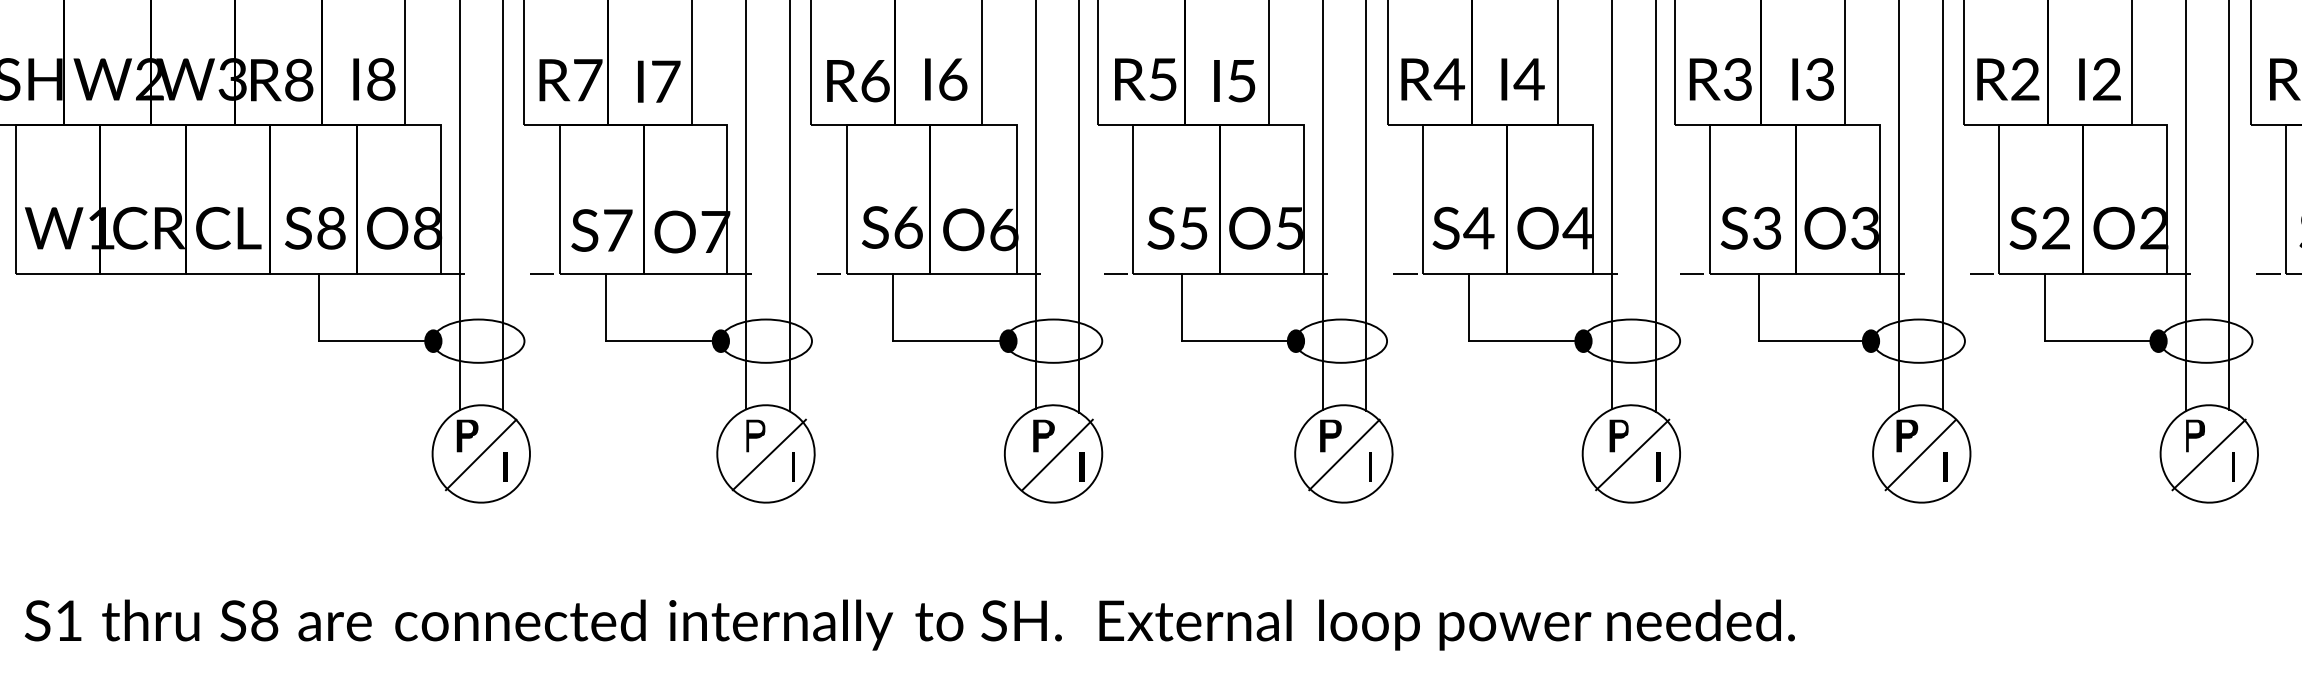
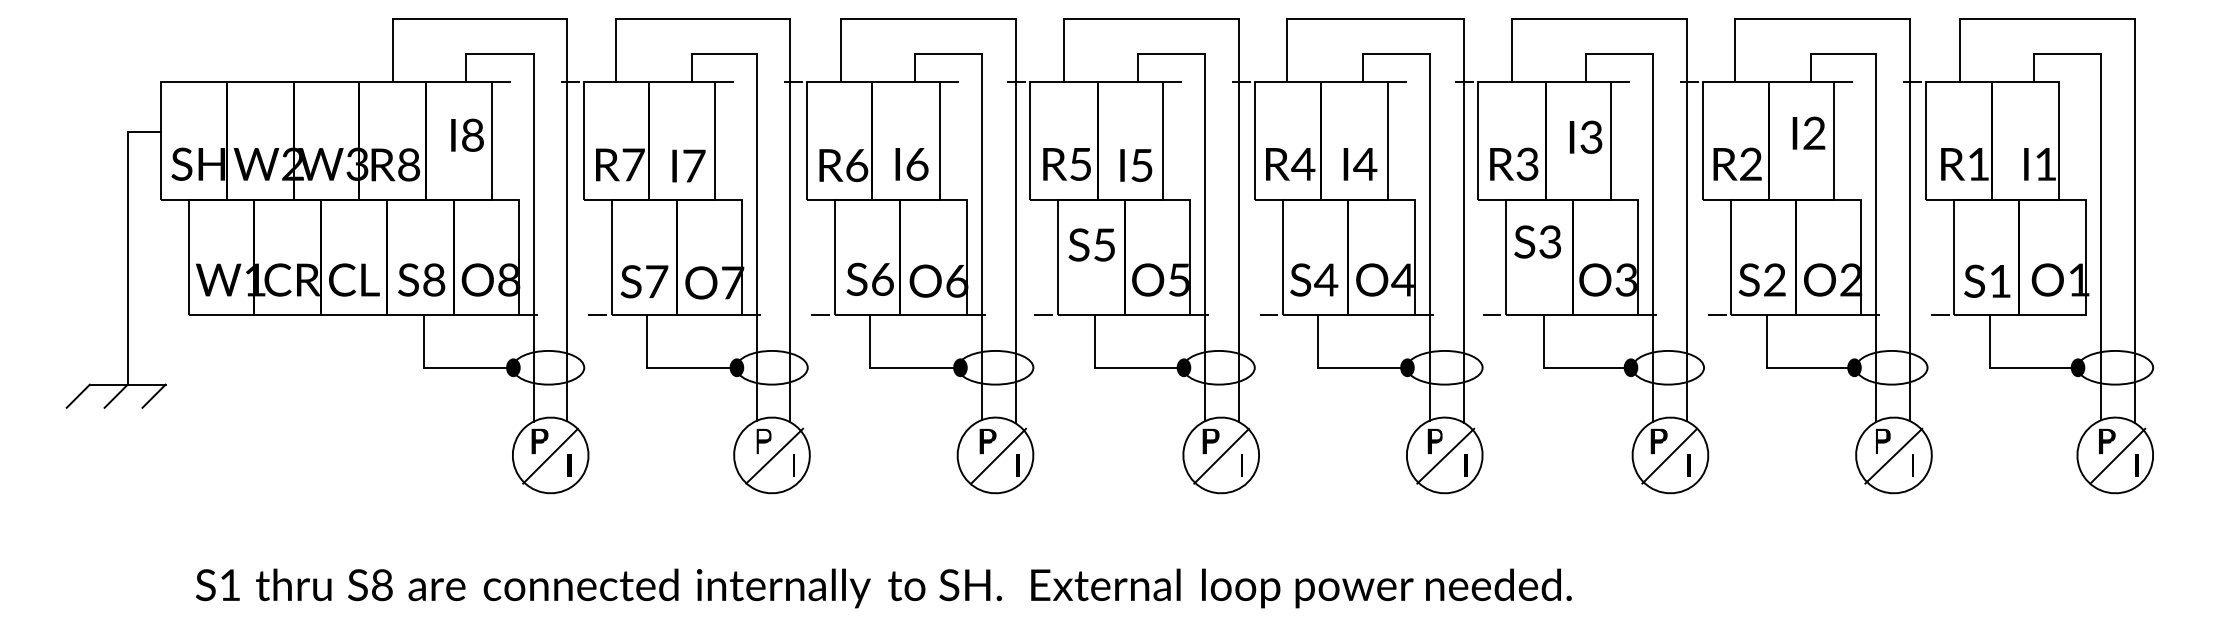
text: (374, 78) -> (467, 134), moved
text: (1812, 78) -> (1585, 136), moved
text: (2099, 78) -> (1808, 132), moved
text: (1177, 227) -> (1091, 244), moved
text: (1750, 227) -> (1537, 241), moved

